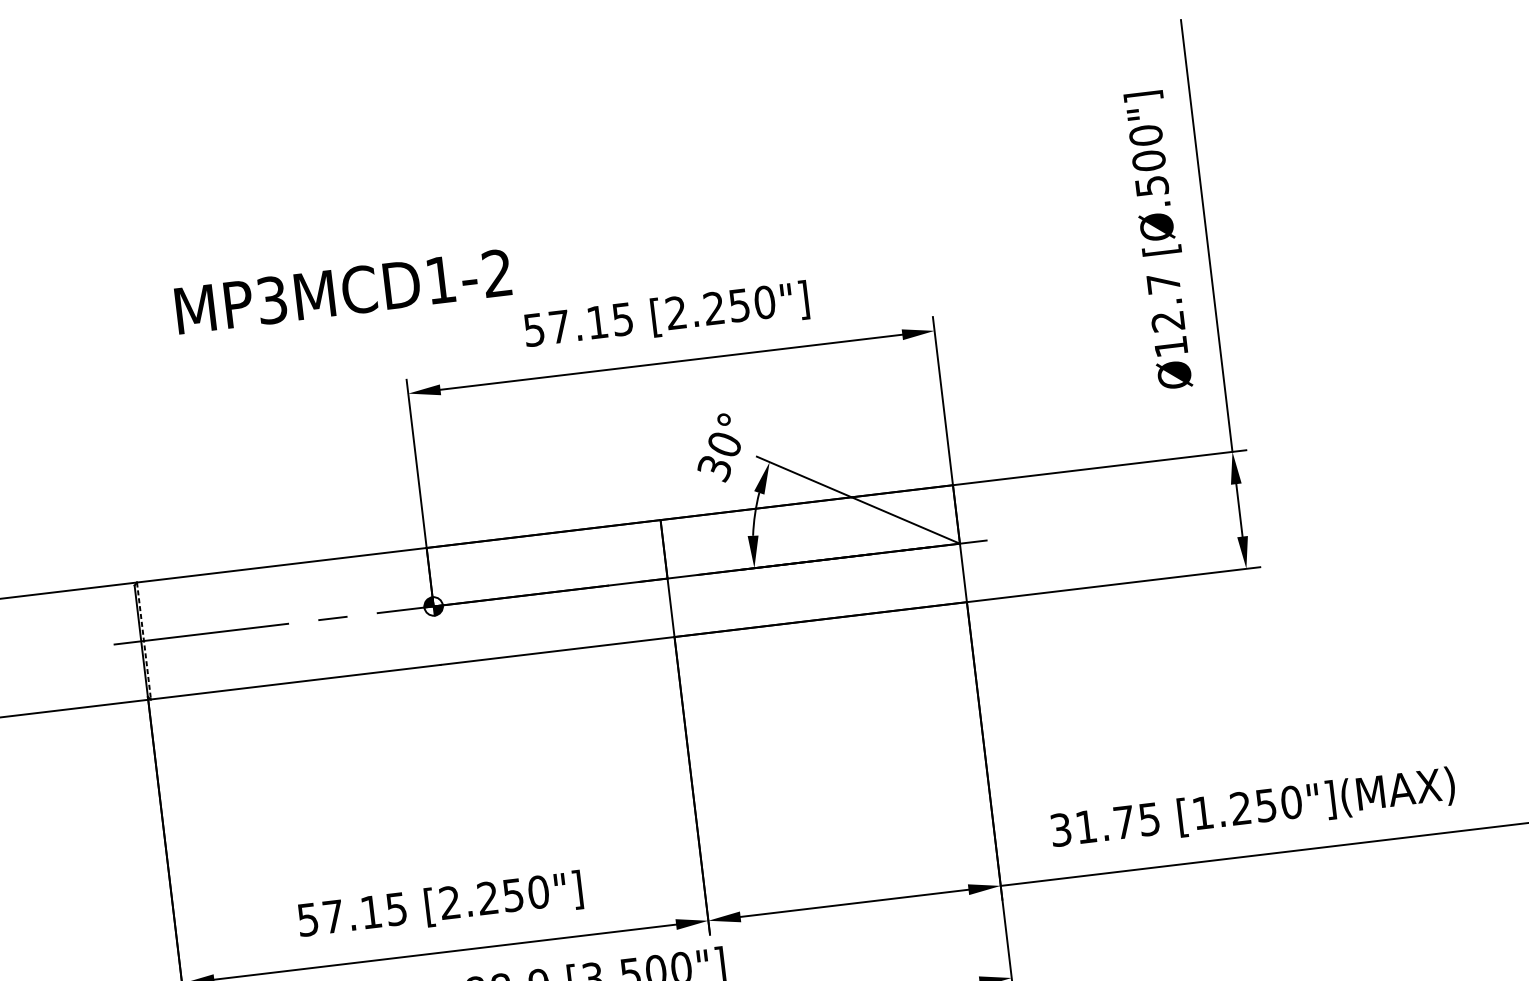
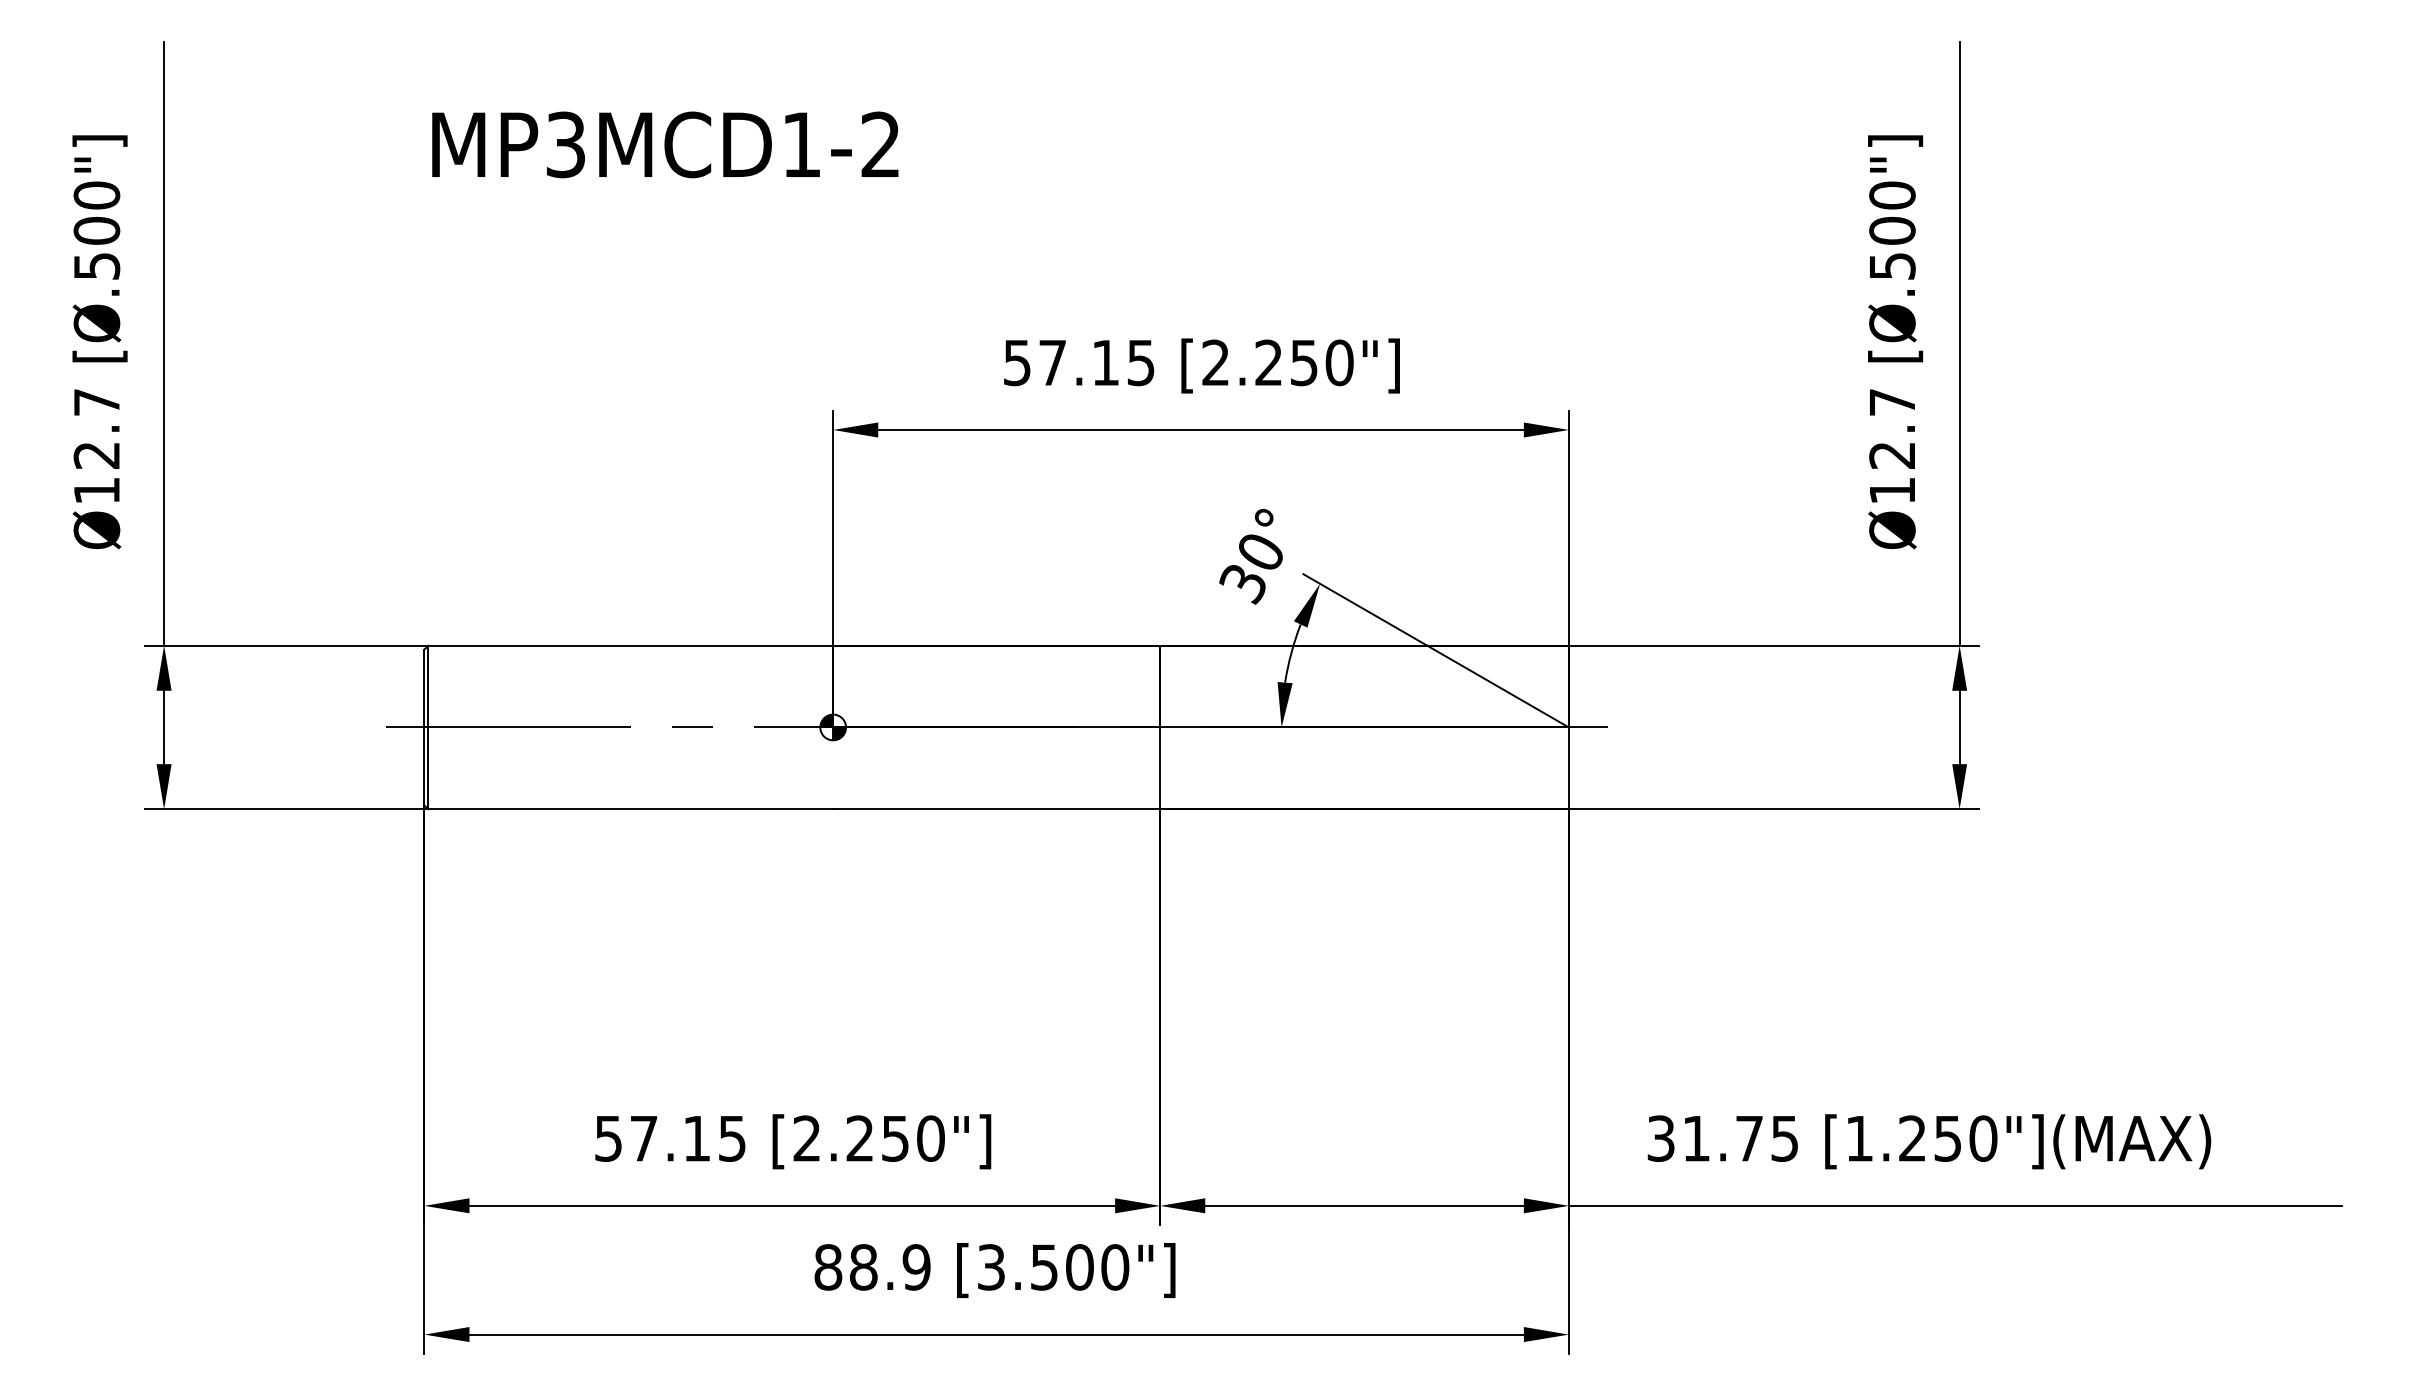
text: (343, 291) -> (665, 144), moved
line: (144, 640) -> (428, 727), dashed -> solid

